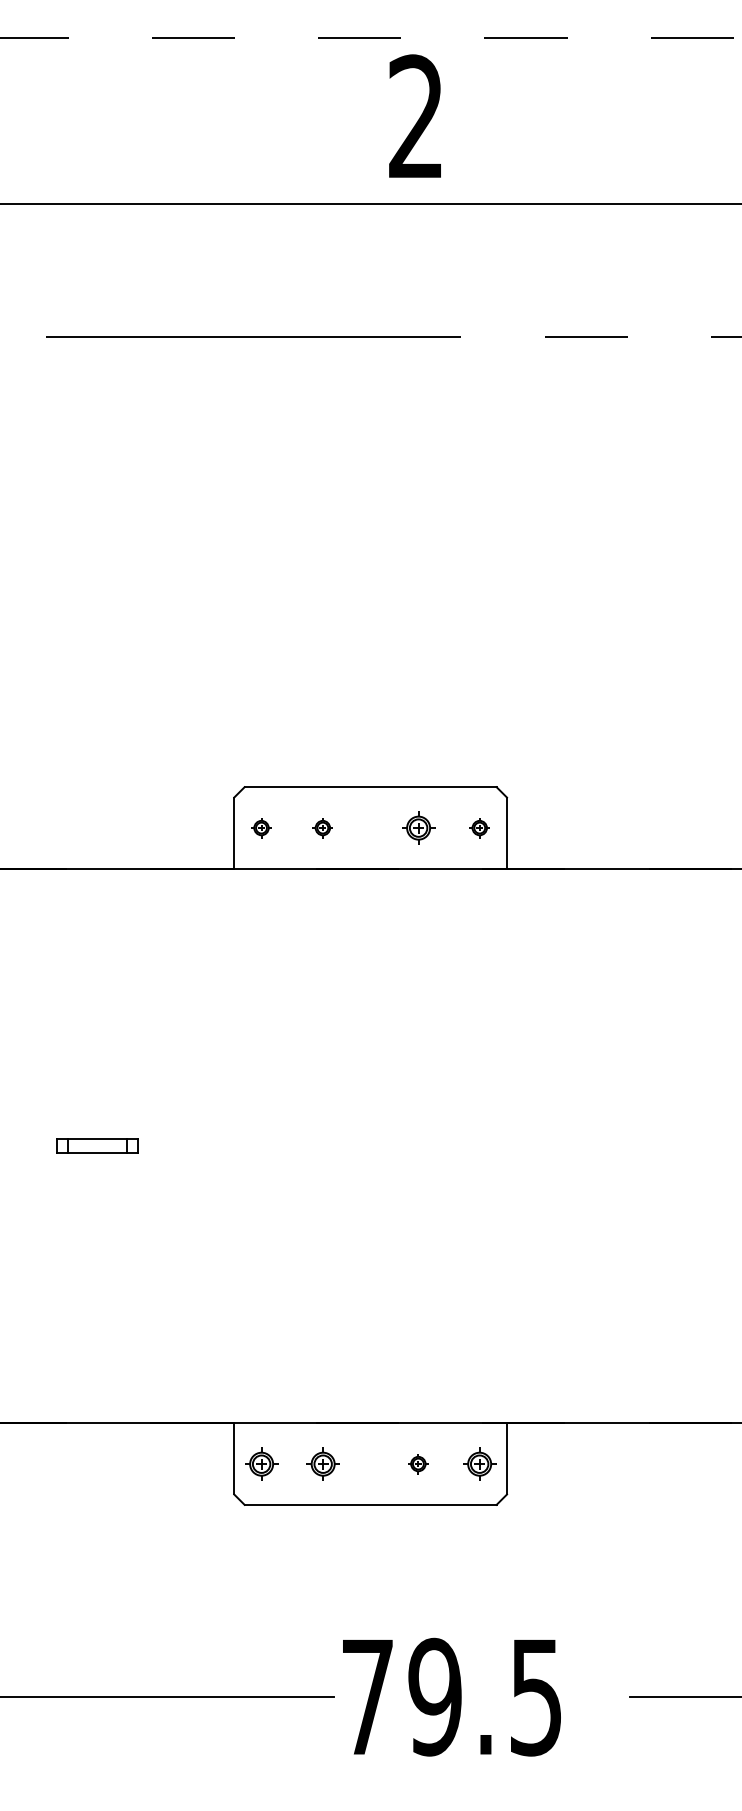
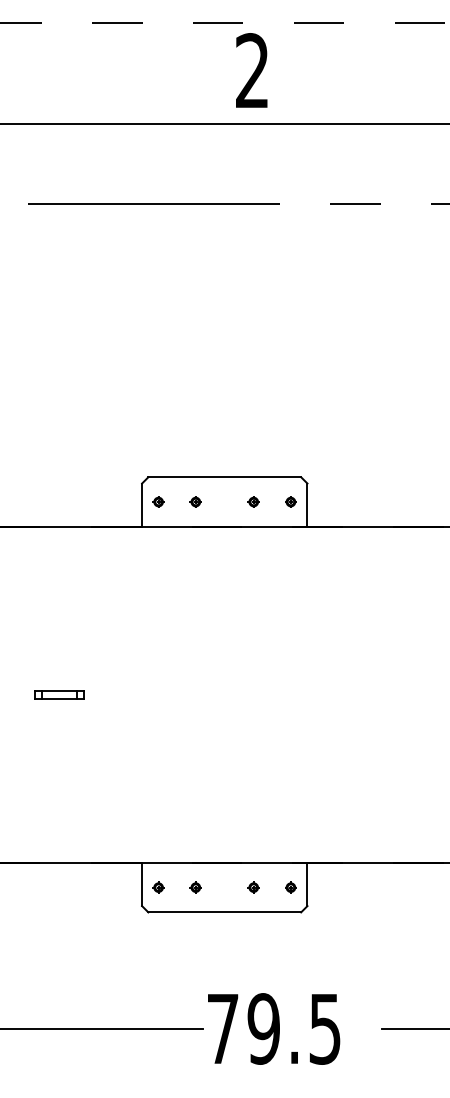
part: (418, 827) -> (253, 501), size x0.62
part: (261, 1463) -> (158, 887), size x0.62
part: (322, 1463) -> (195, 887), size x0.62
part: (479, 1463) -> (290, 887), size x0.62

